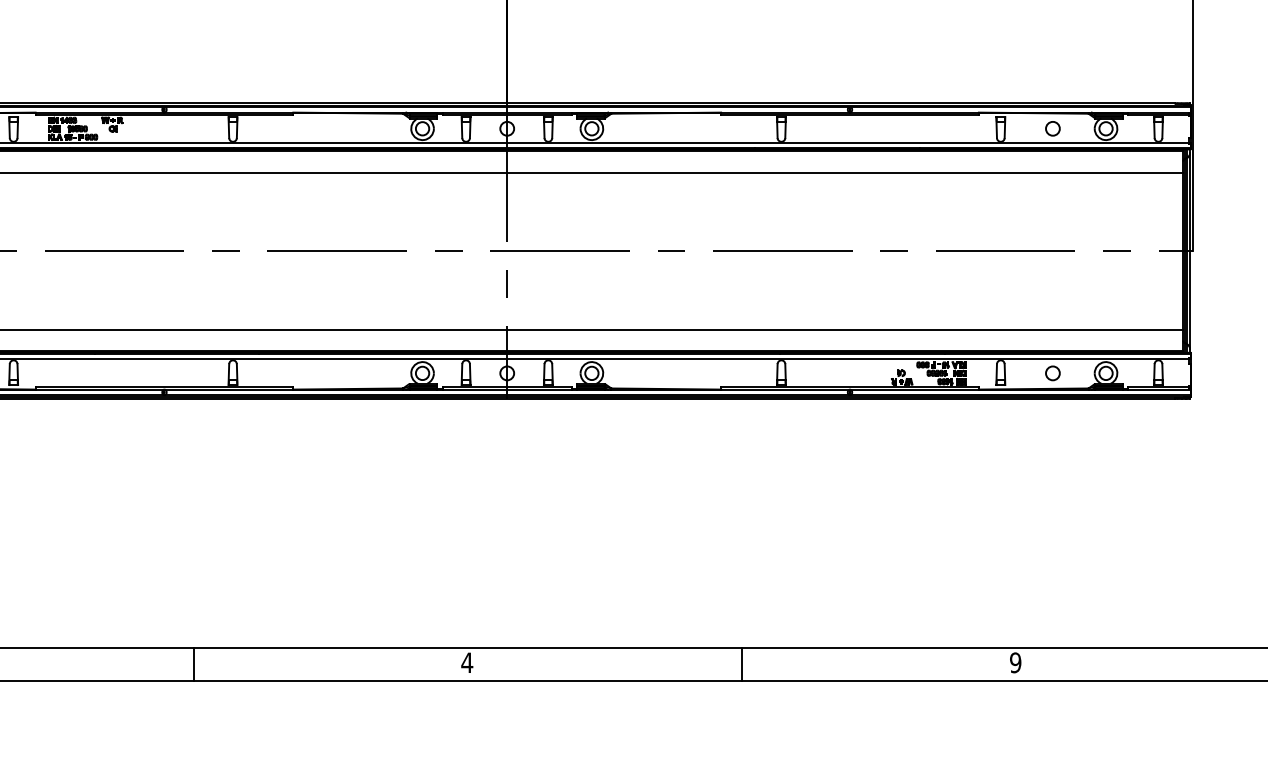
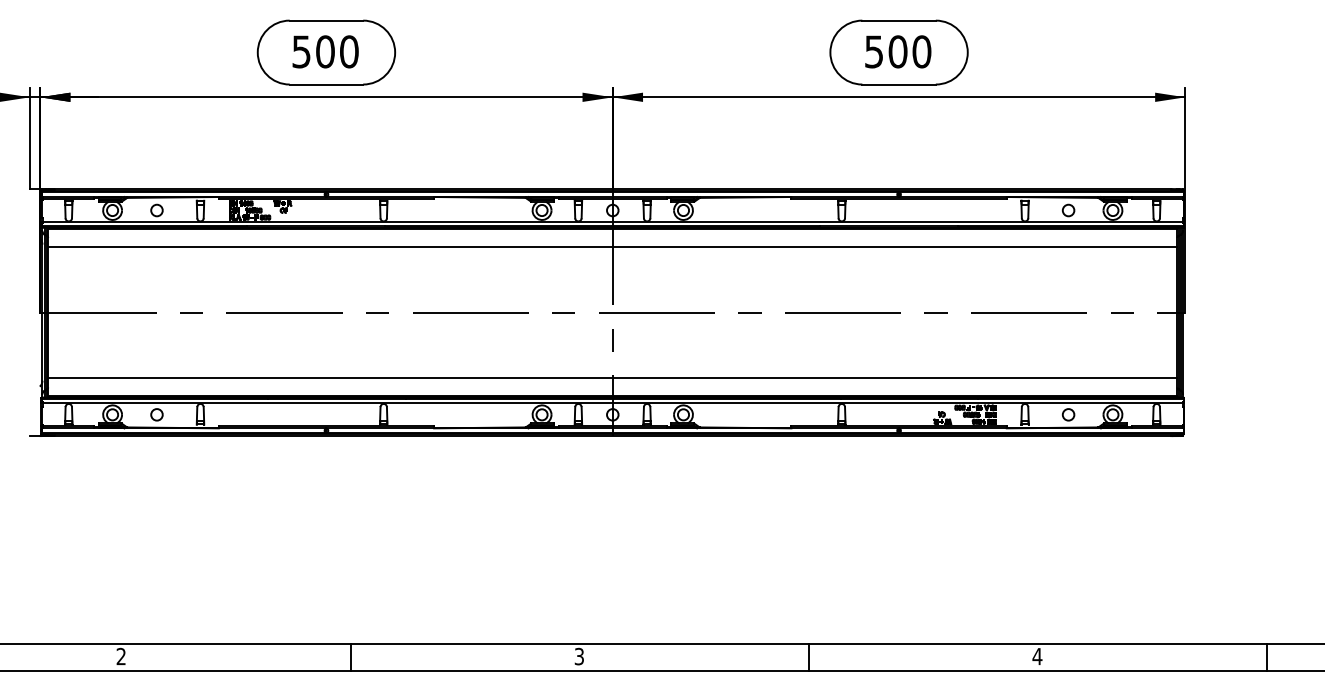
text: (467, 662) -> (579, 656), 4 -> 3
text: (1015, 662) -> (1037, 656), 9 -> 4

